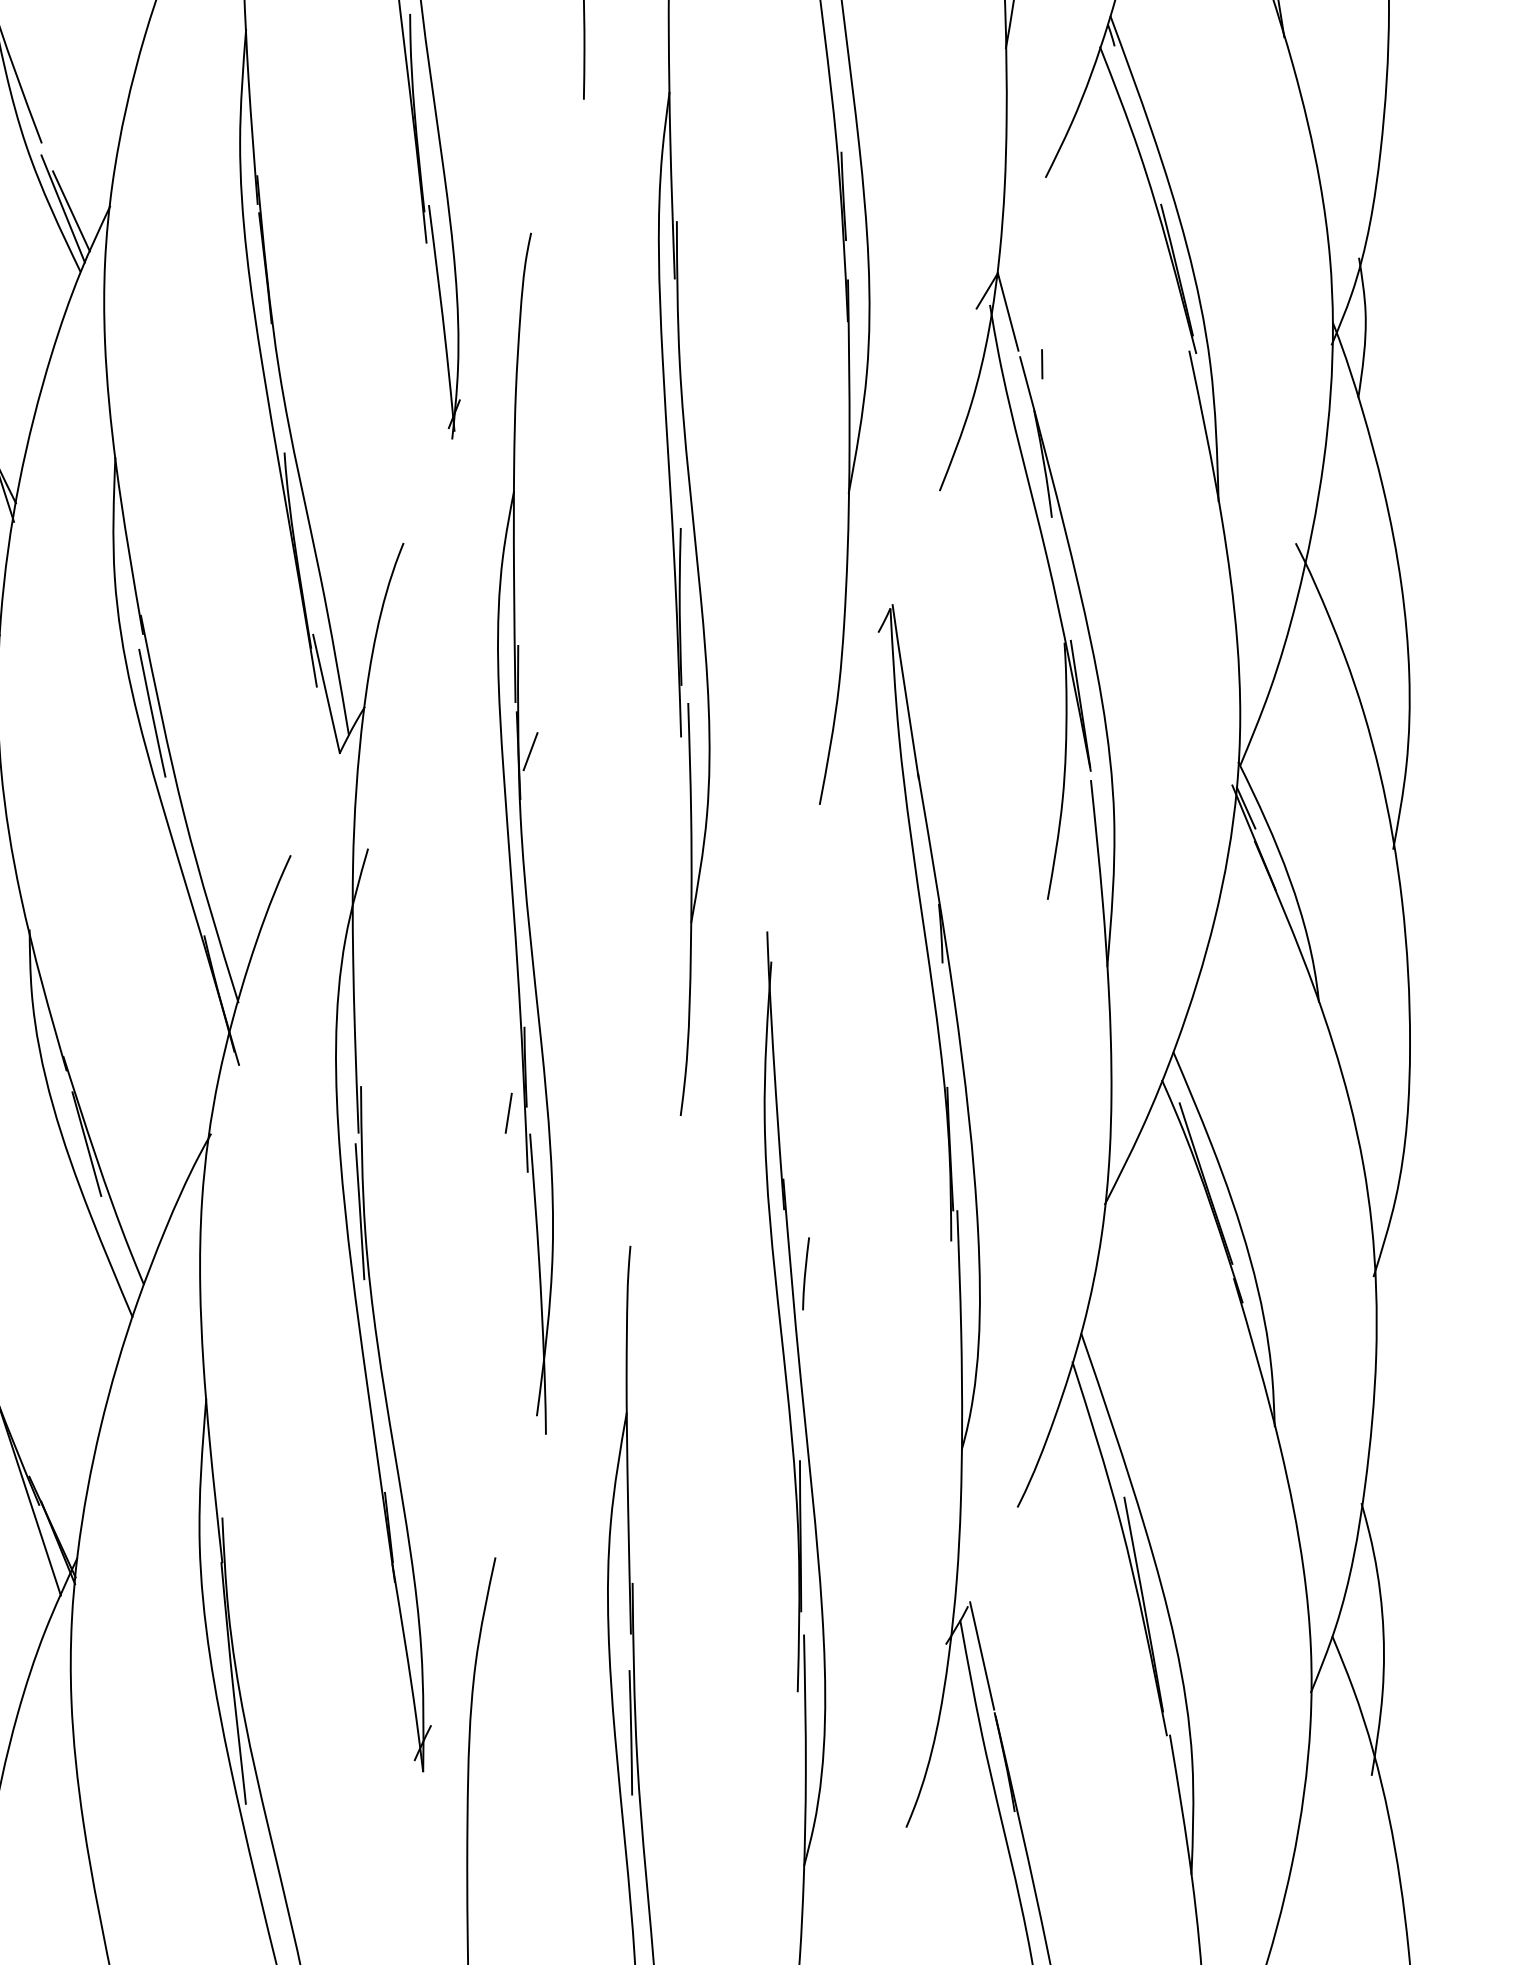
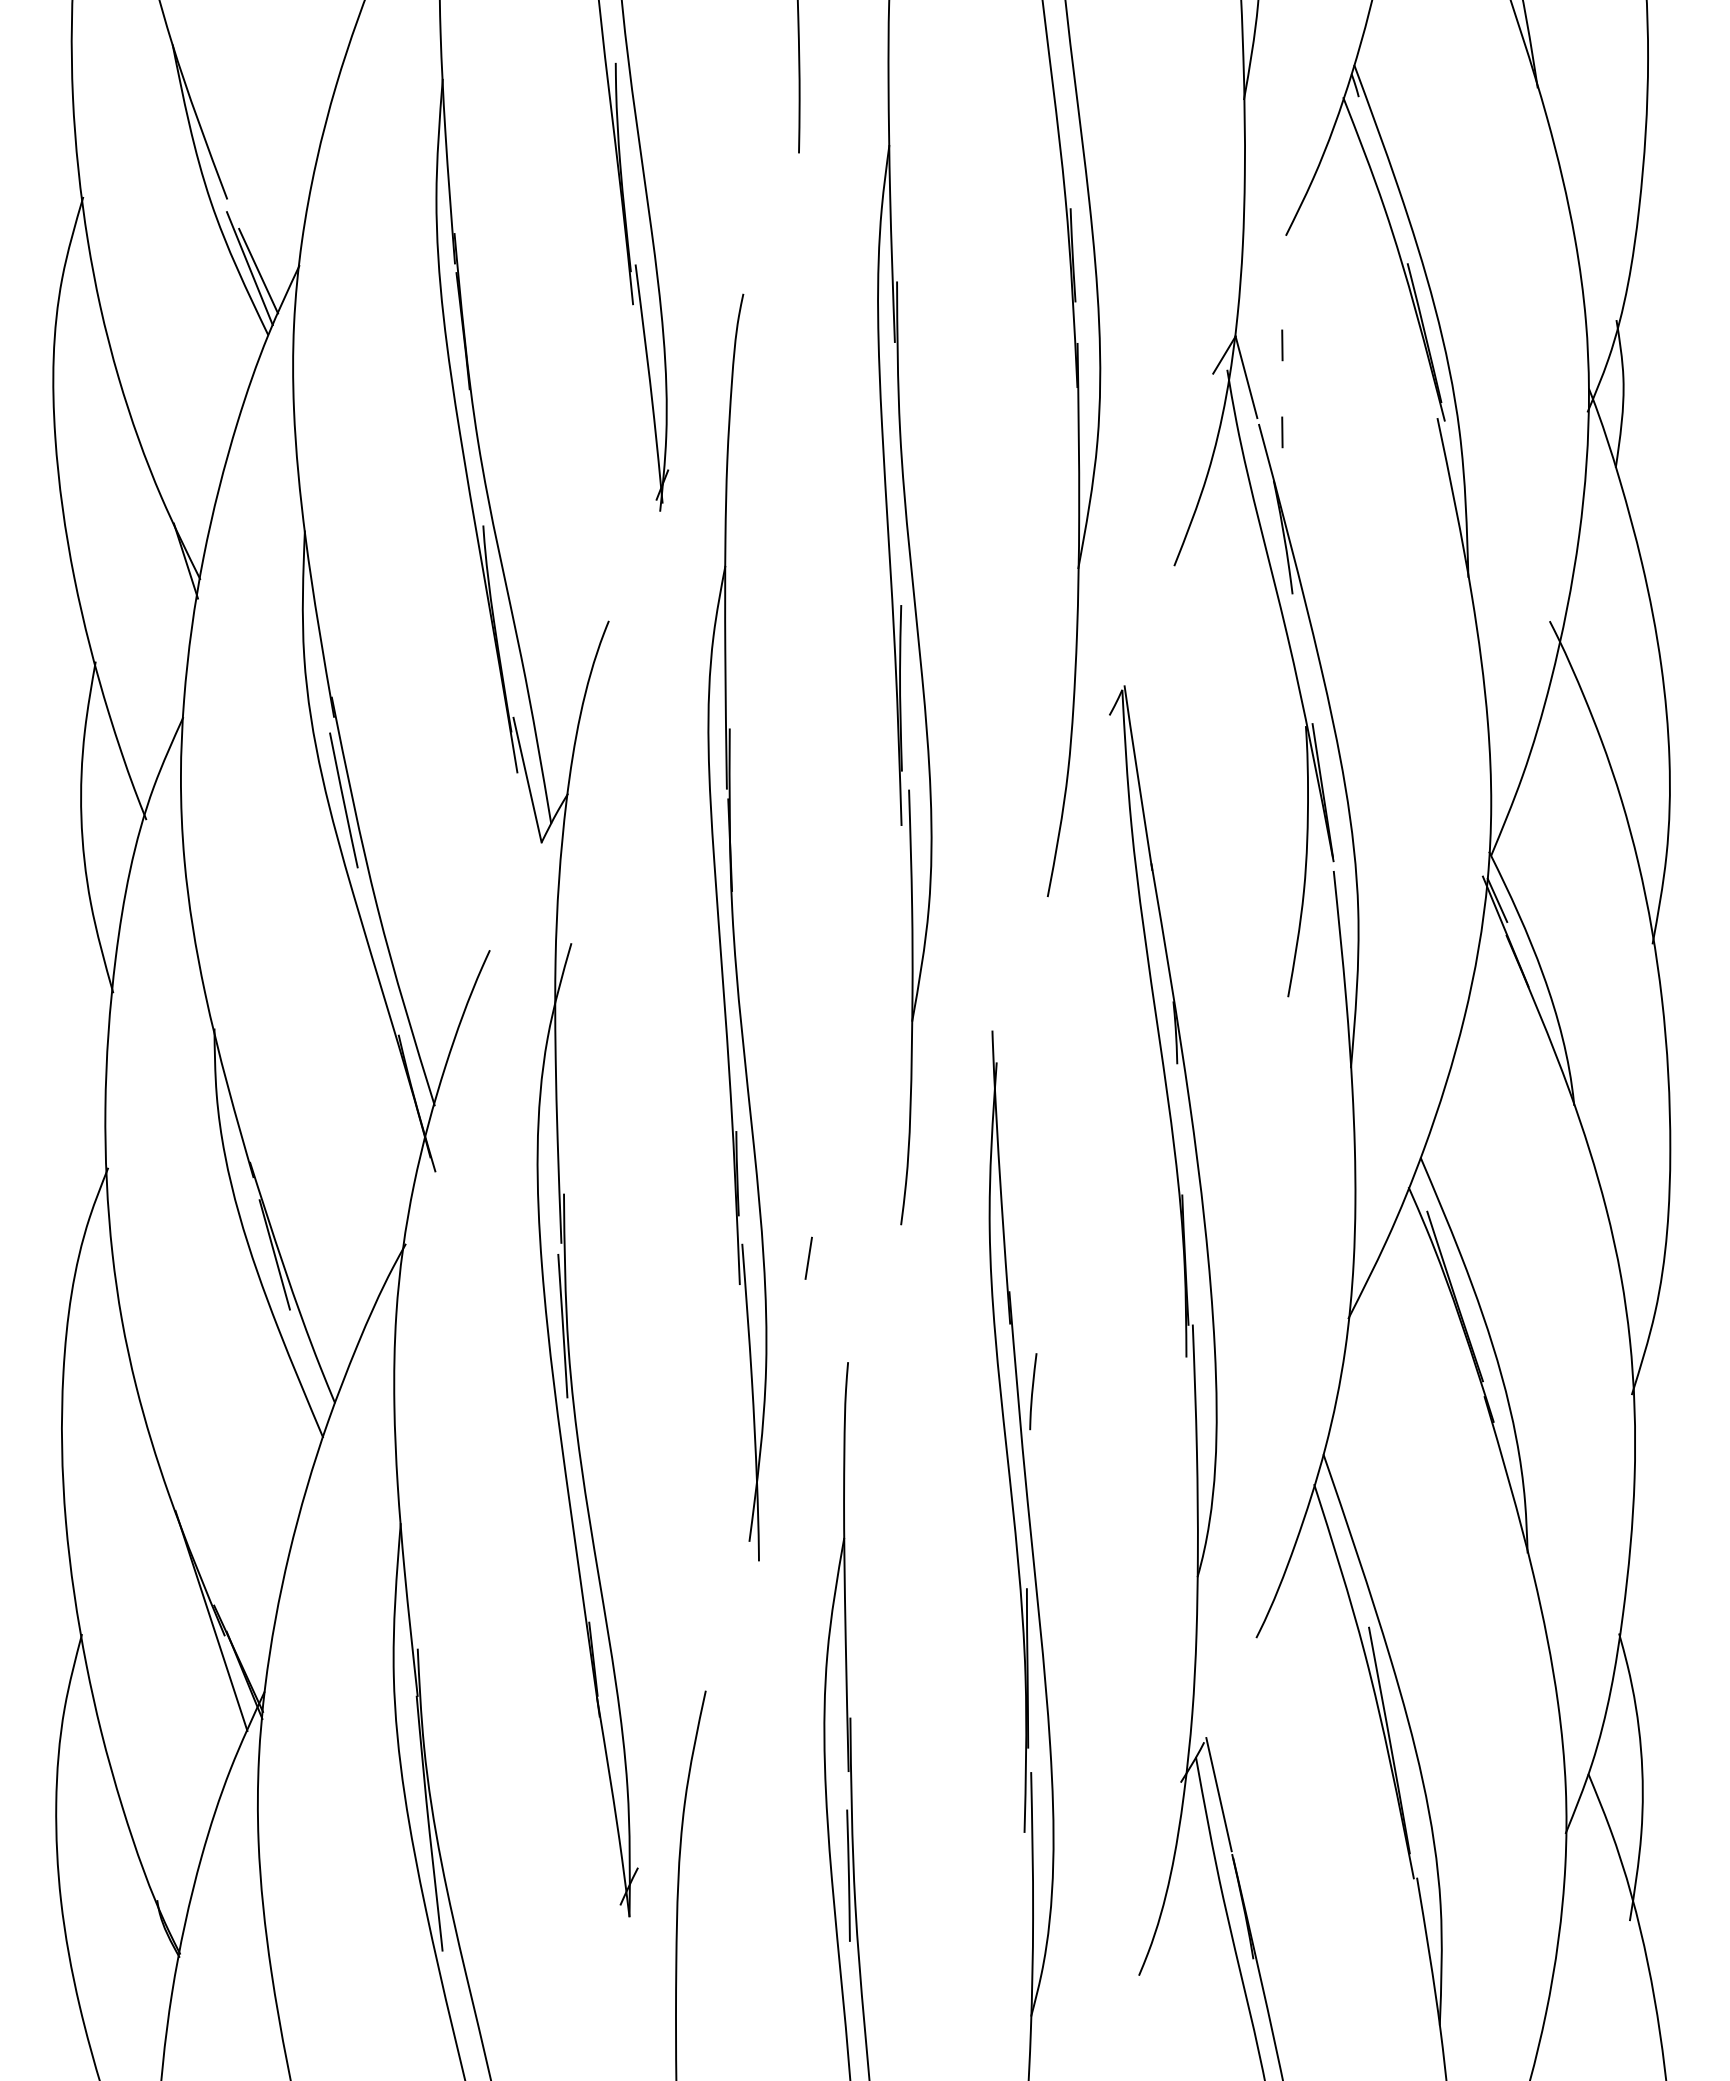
line: (1042, 281) -> (1282, 345), added
line: (530, 751) -> (742, 840), removed
line: (508, 1112) -> (808, 1257), moved

